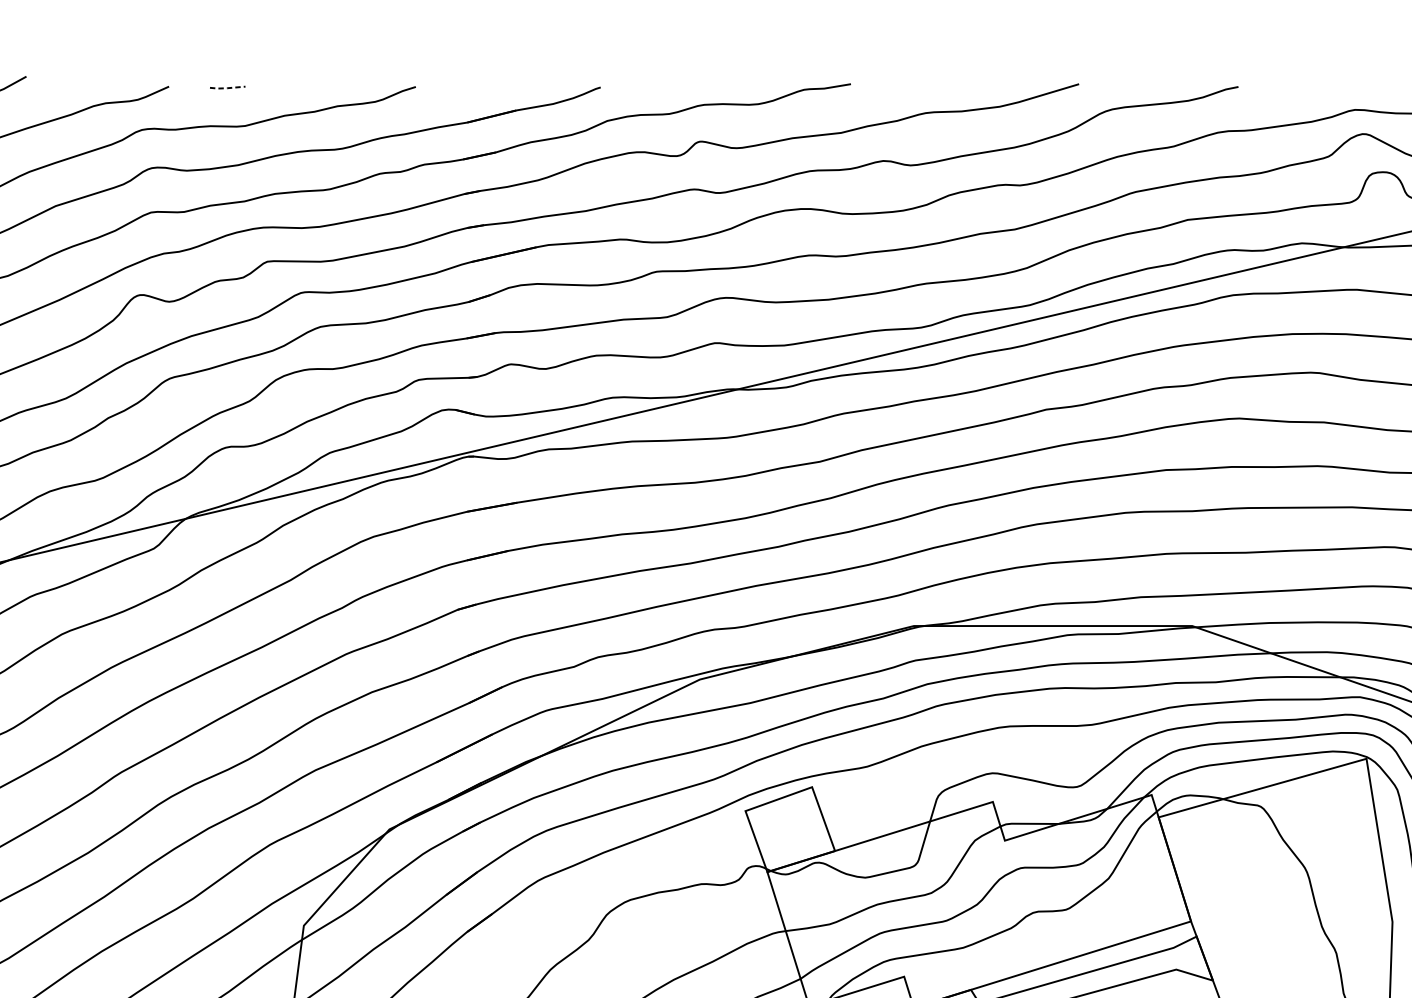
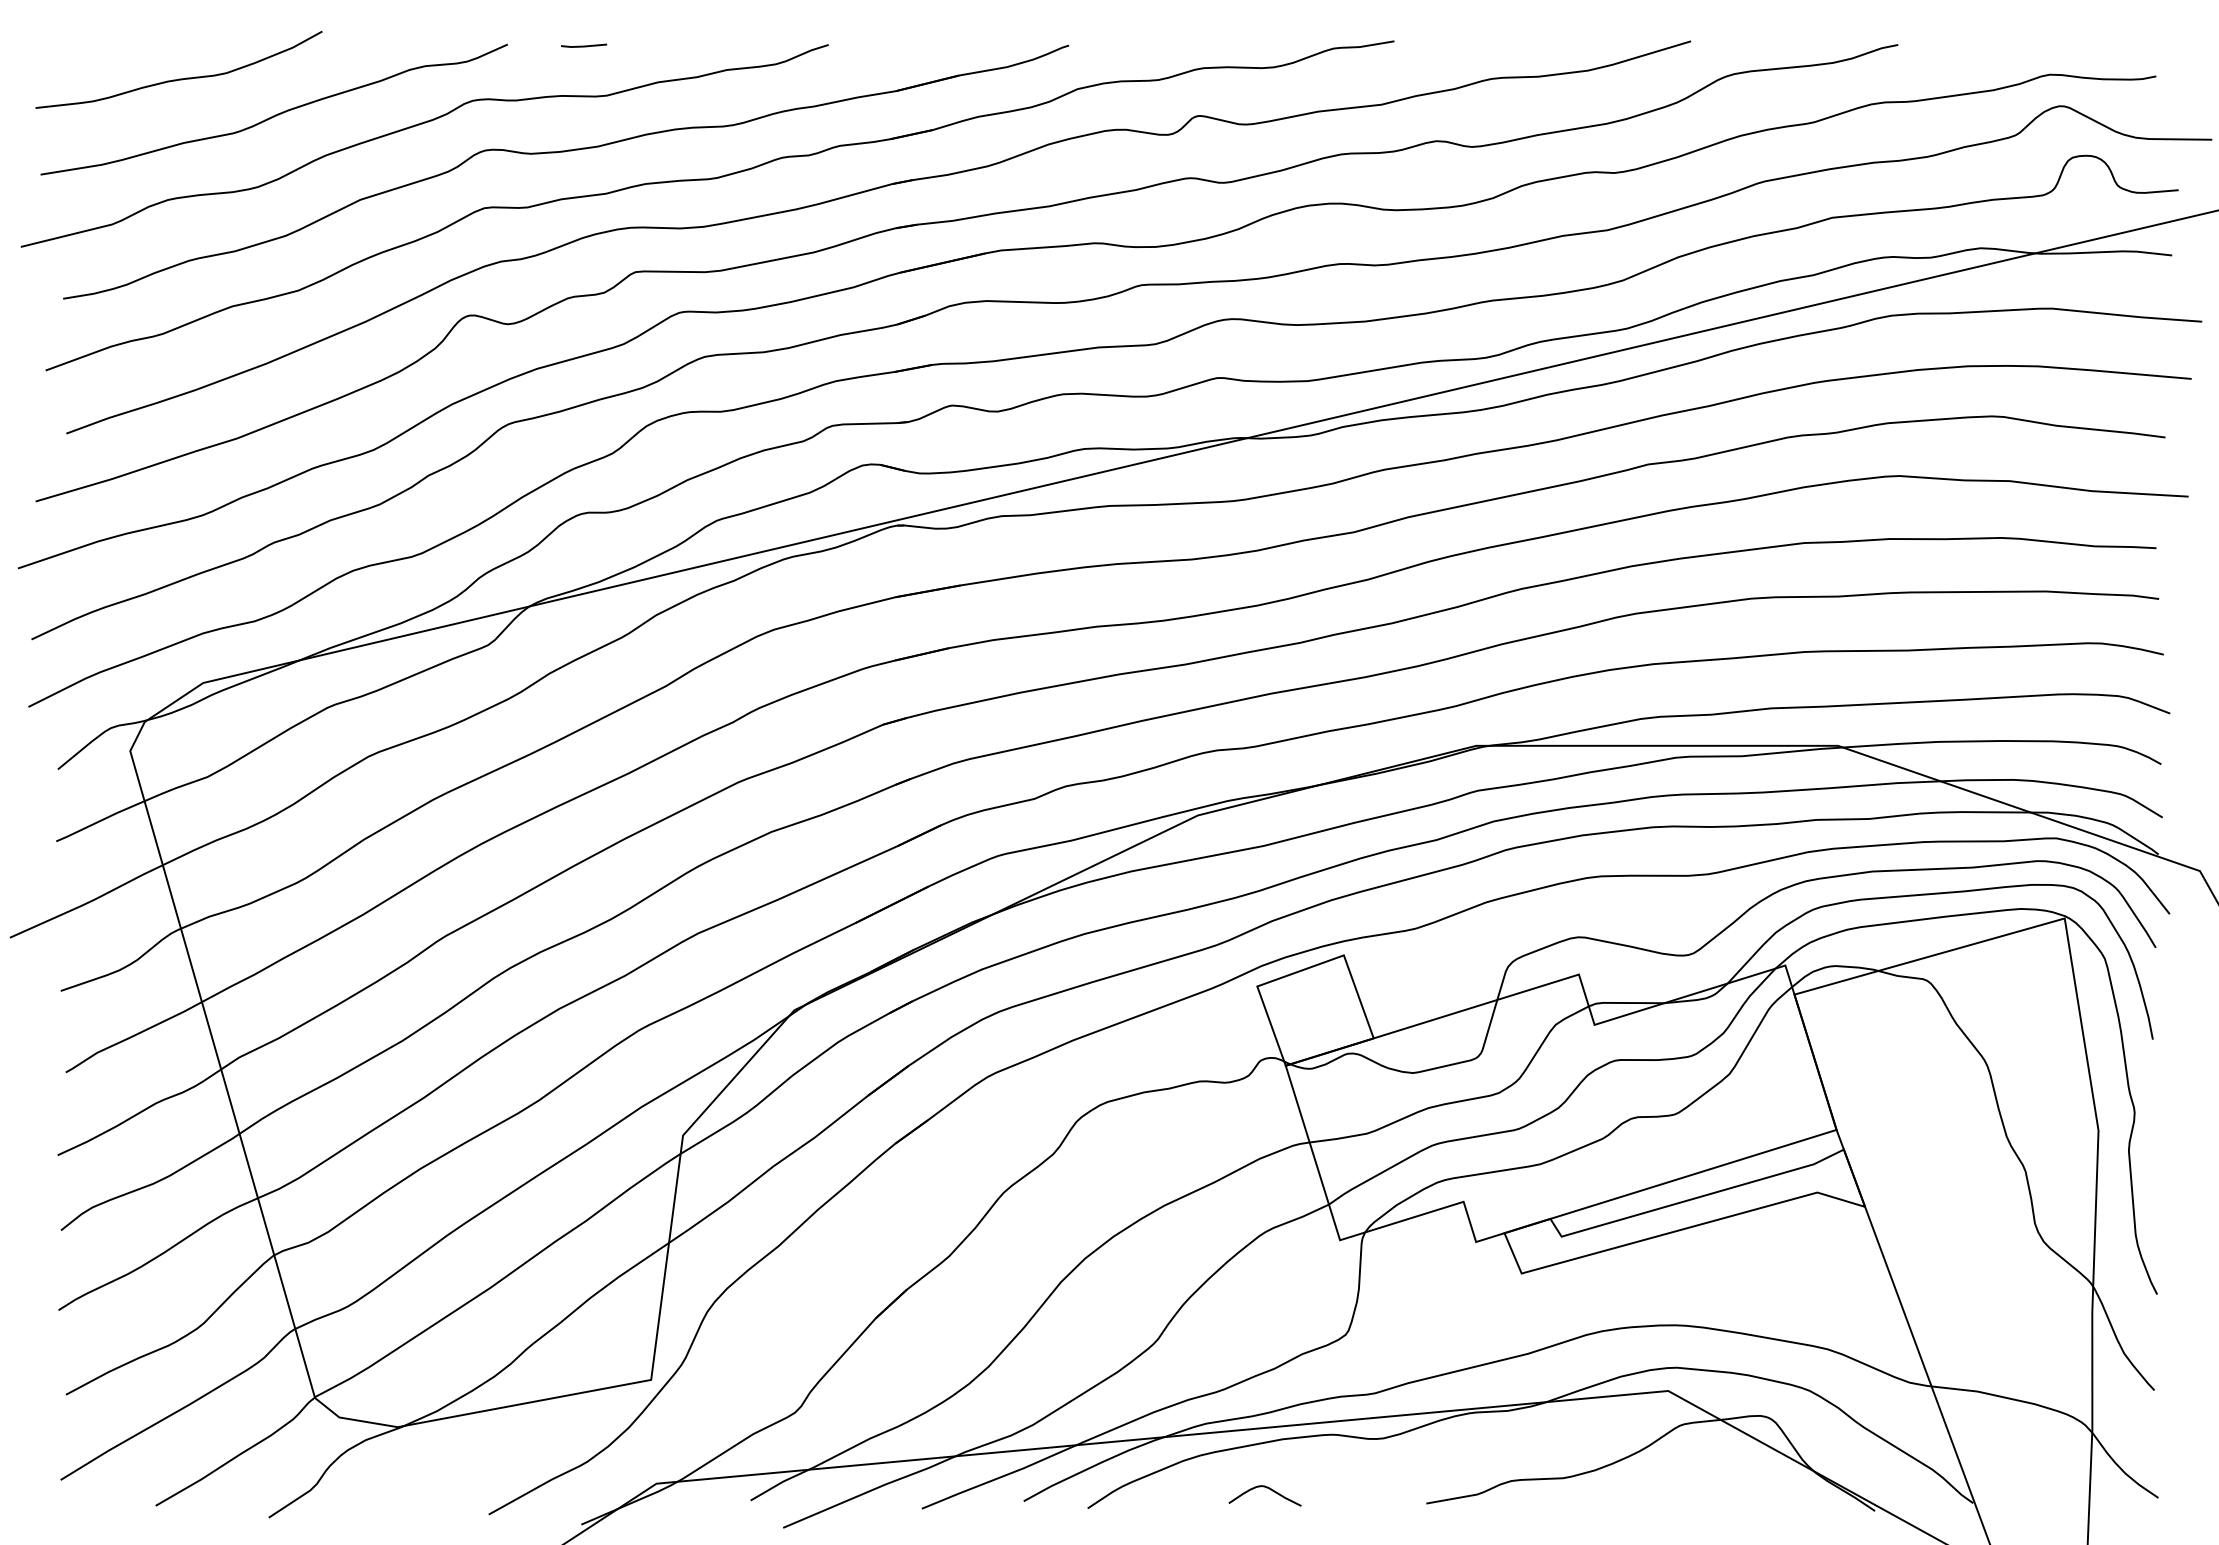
line: (227, 88) -> (583, 46), dashed -> solid

